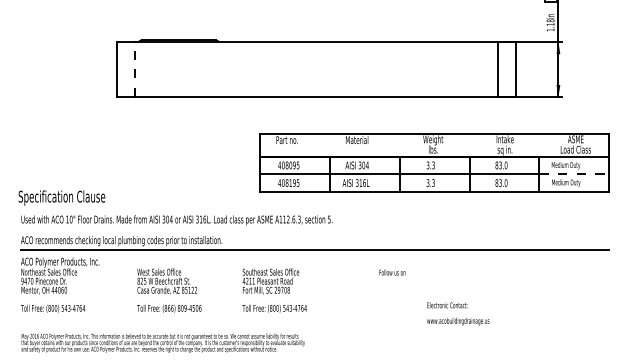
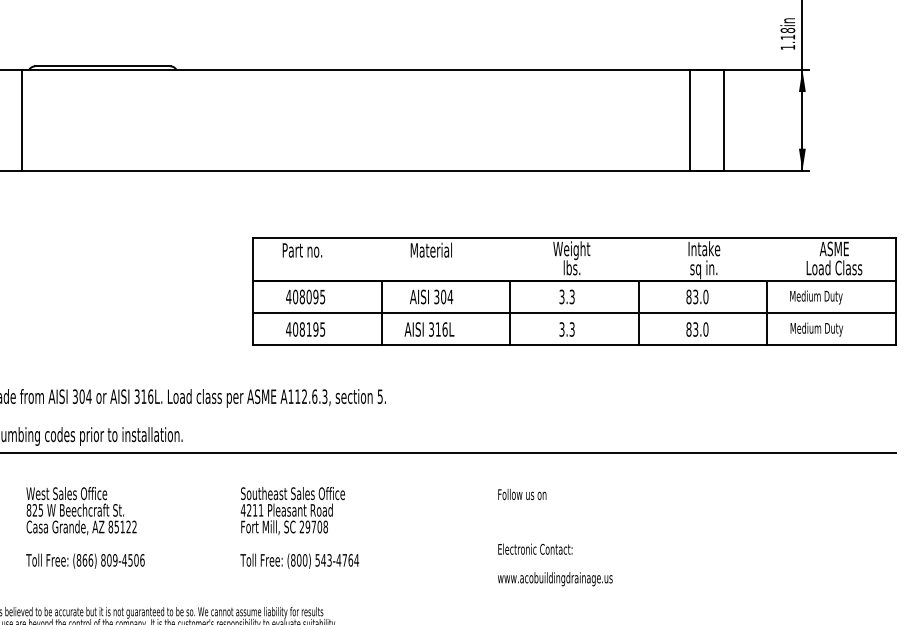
line: (135, 69) -> (23, 120), dashed -> solid
line: (574, 174) -> (831, 313), dashed -> solid
text: (392, 272) -> (522, 494), moved
text: (274, 290) -> (299, 527), moved
text: (458, 313) -> (555, 564), moved

